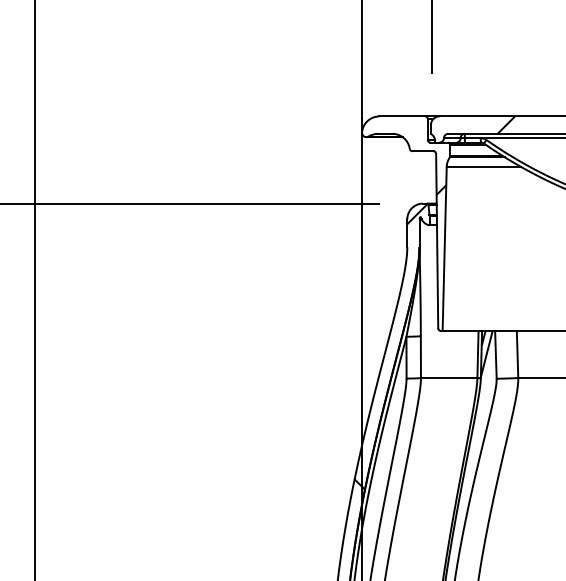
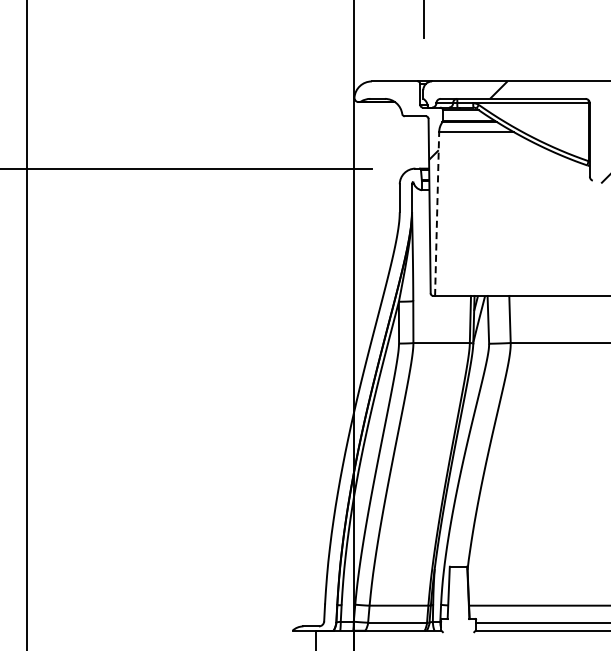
line: (445, 248) -> (437, 213), solid -> dashed
hatch: (391, 346) -> (383, 311), removed

